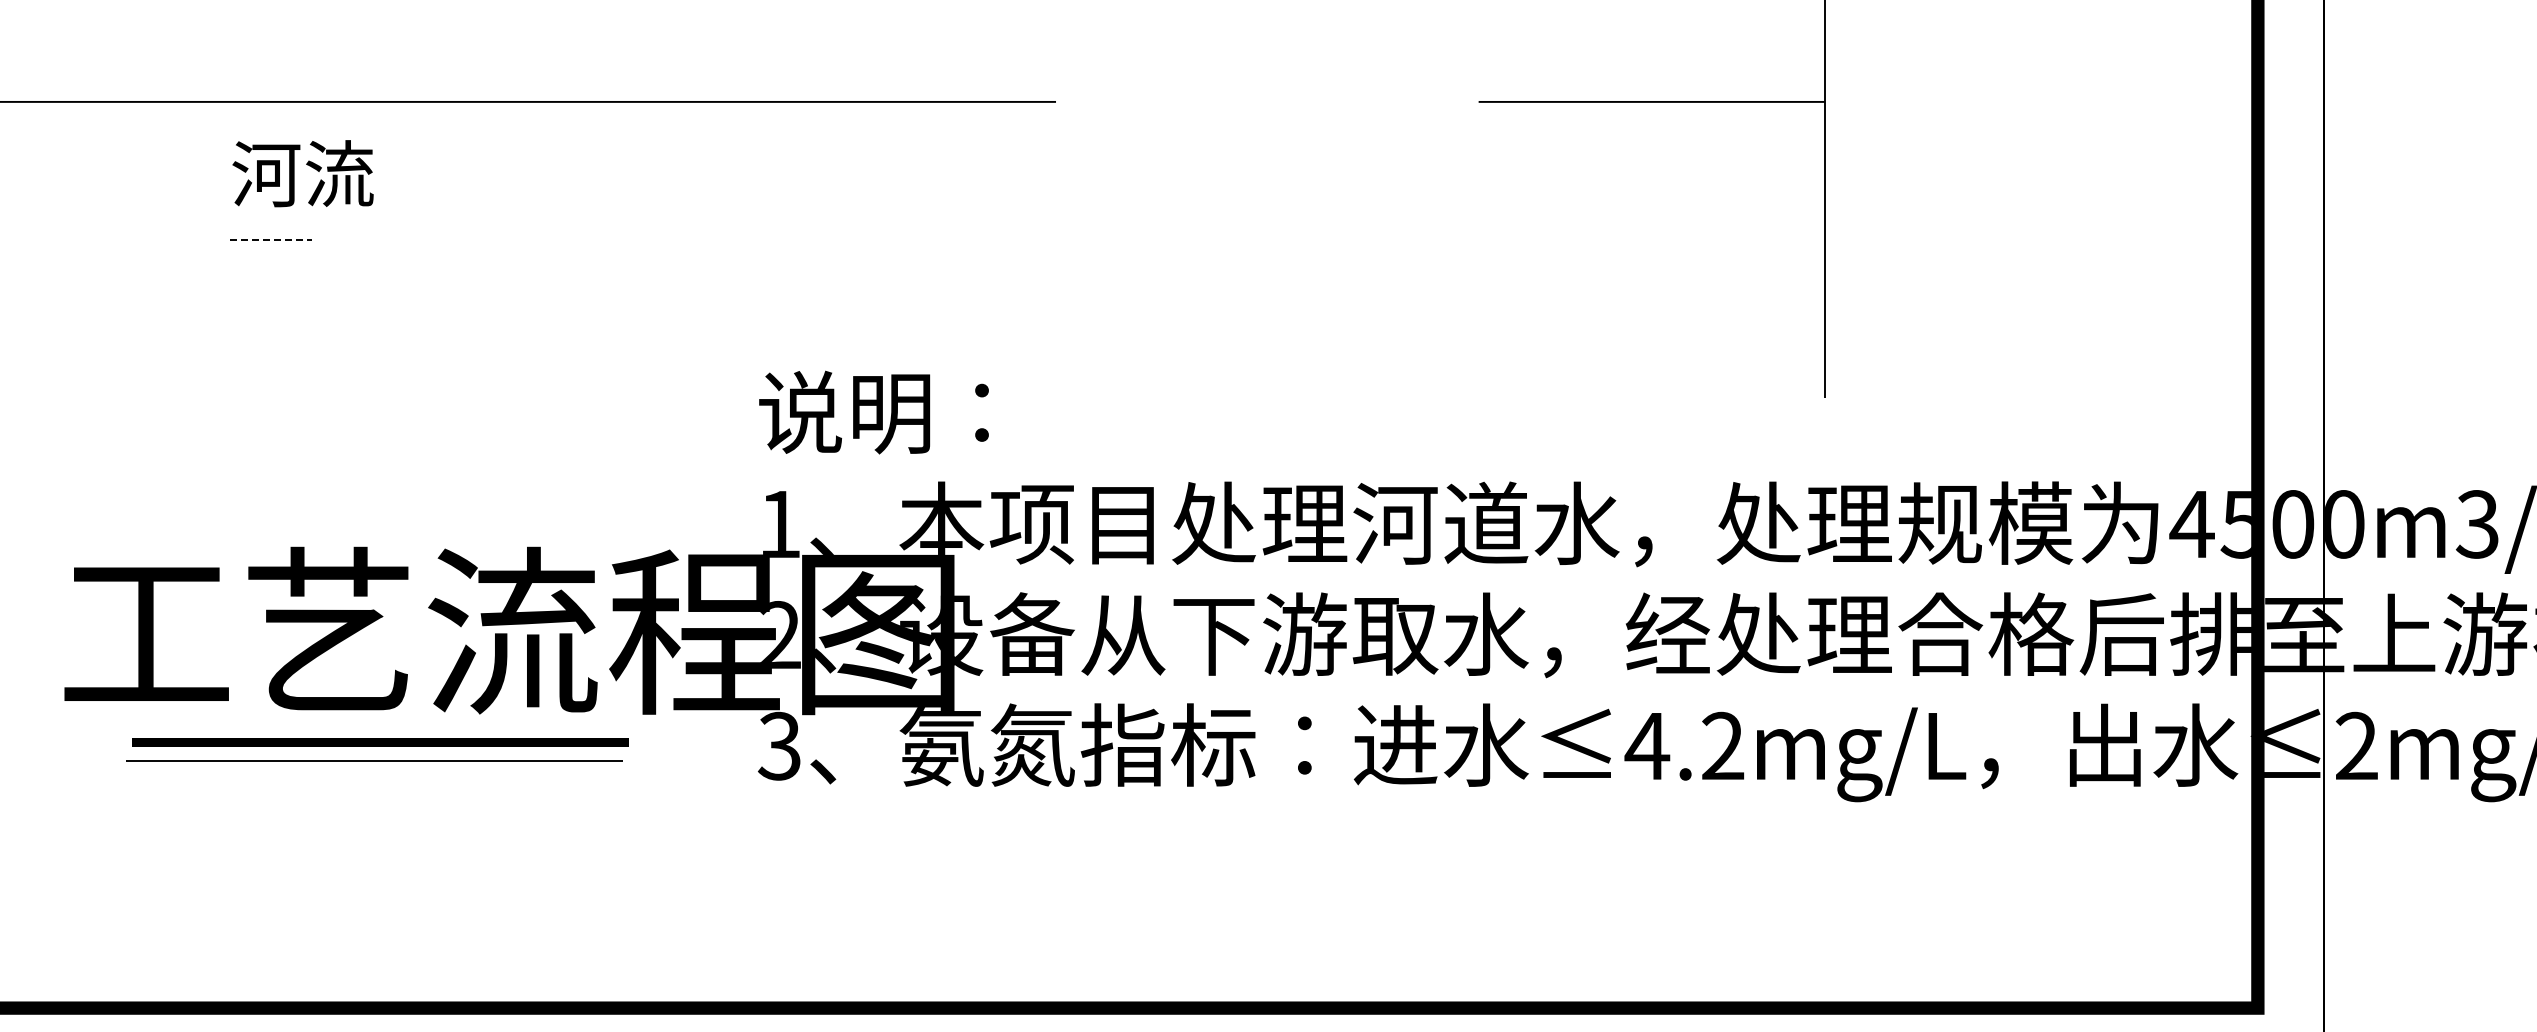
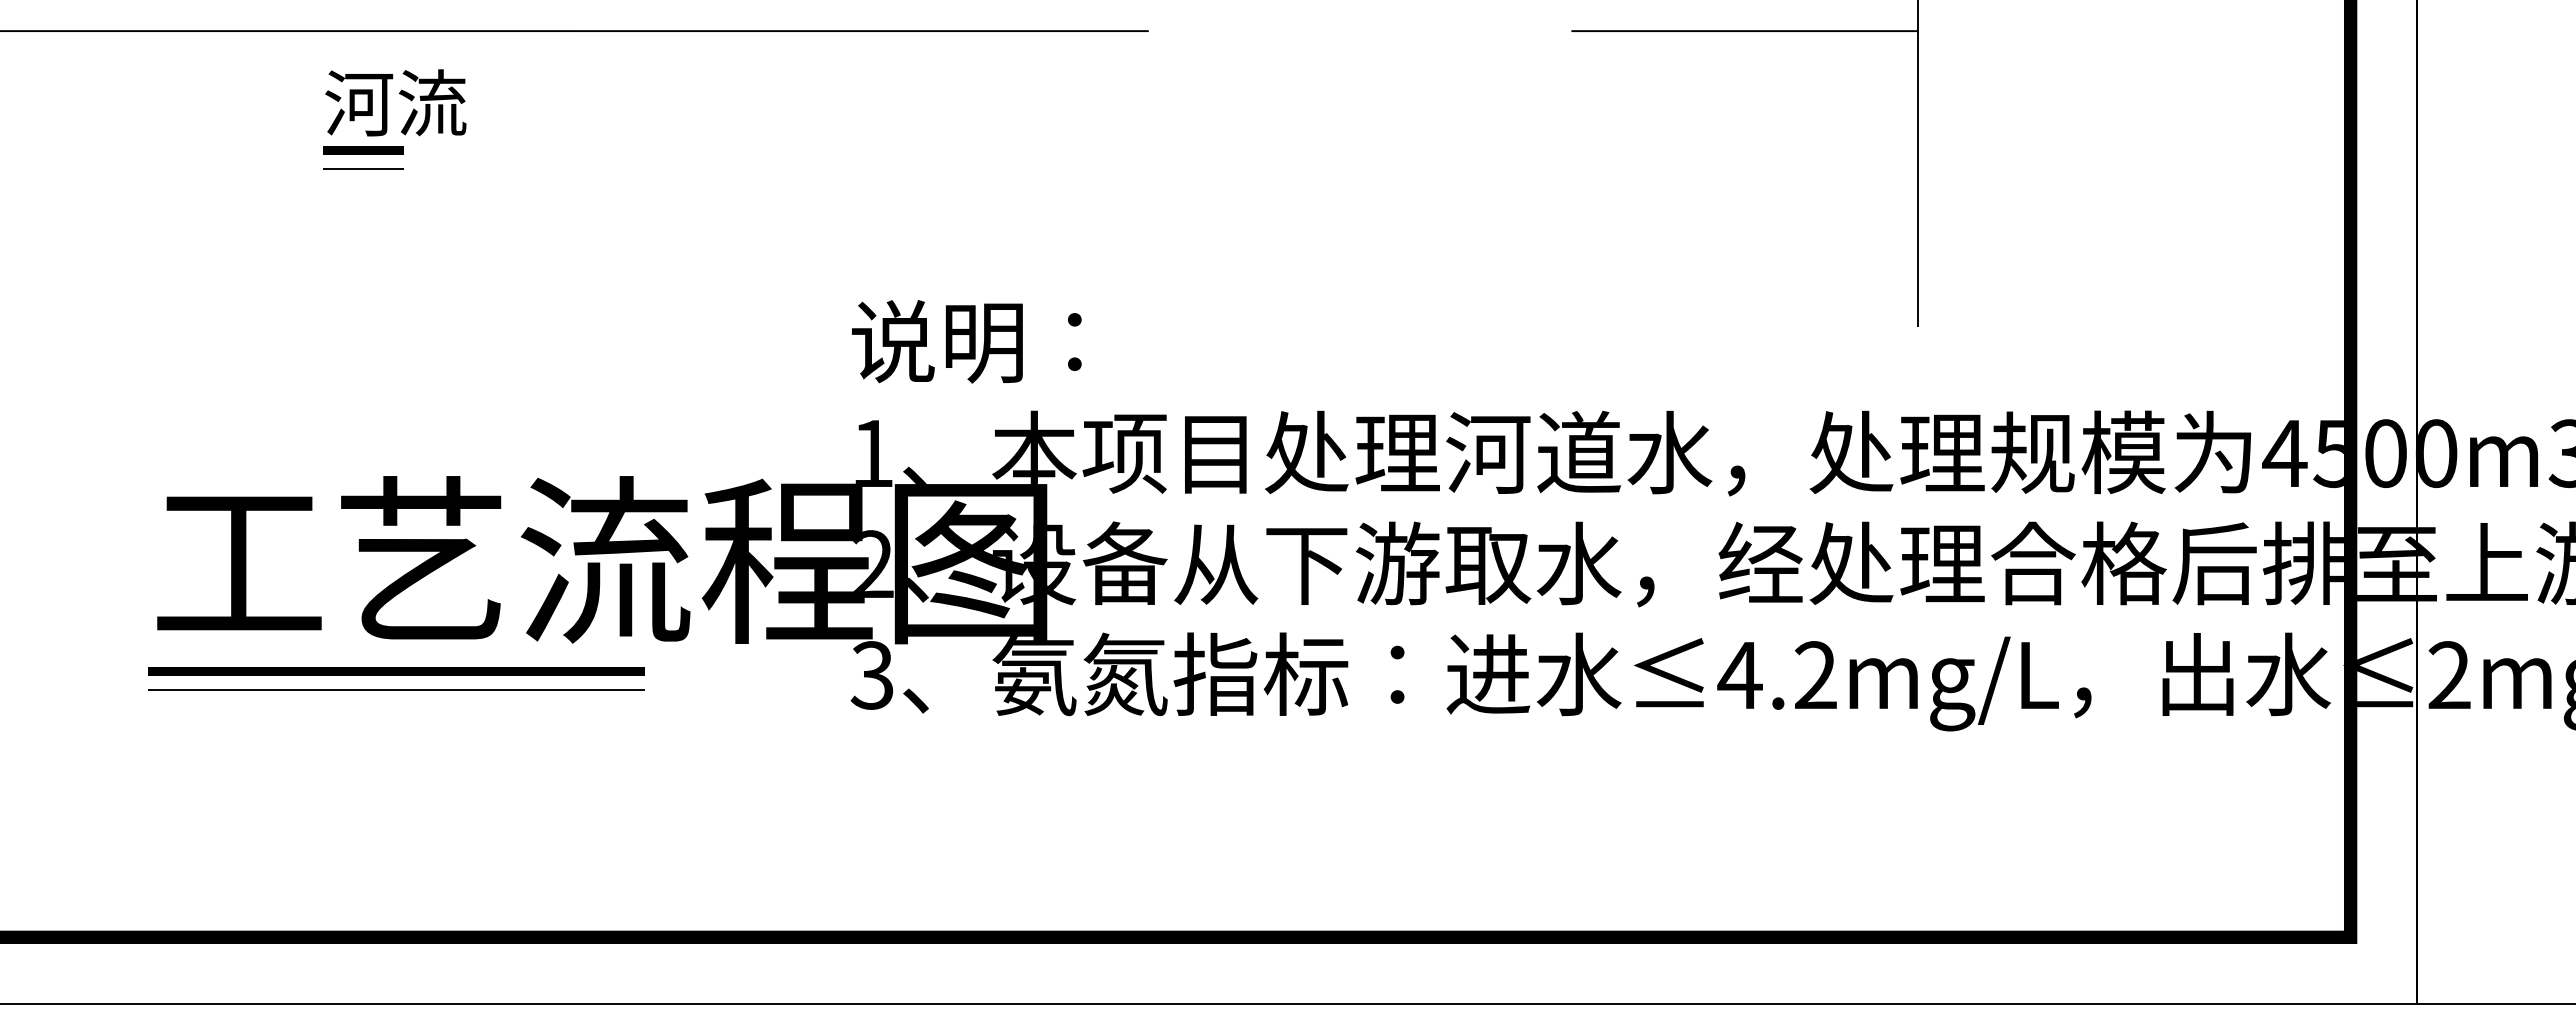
line: (270, 221) -> (363, 150), added
line: (270, 239) -> (363, 168), dashed -> solid
line: (380, 742) -> (396, 671), moved
line: (374, 760) -> (396, 689), moved

